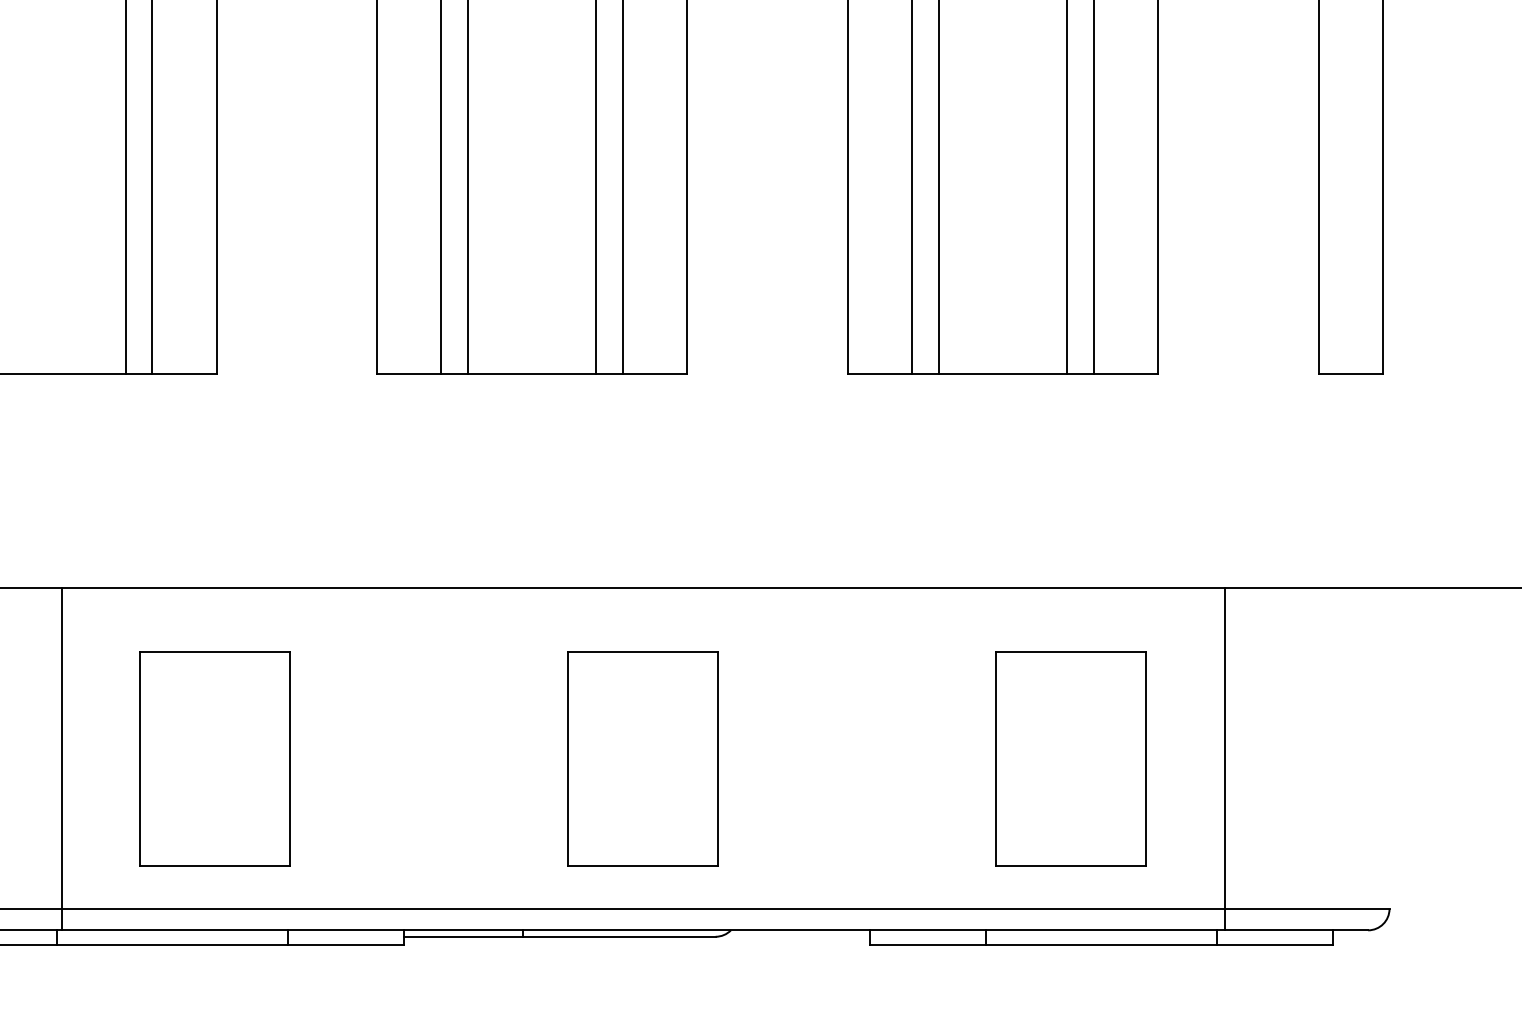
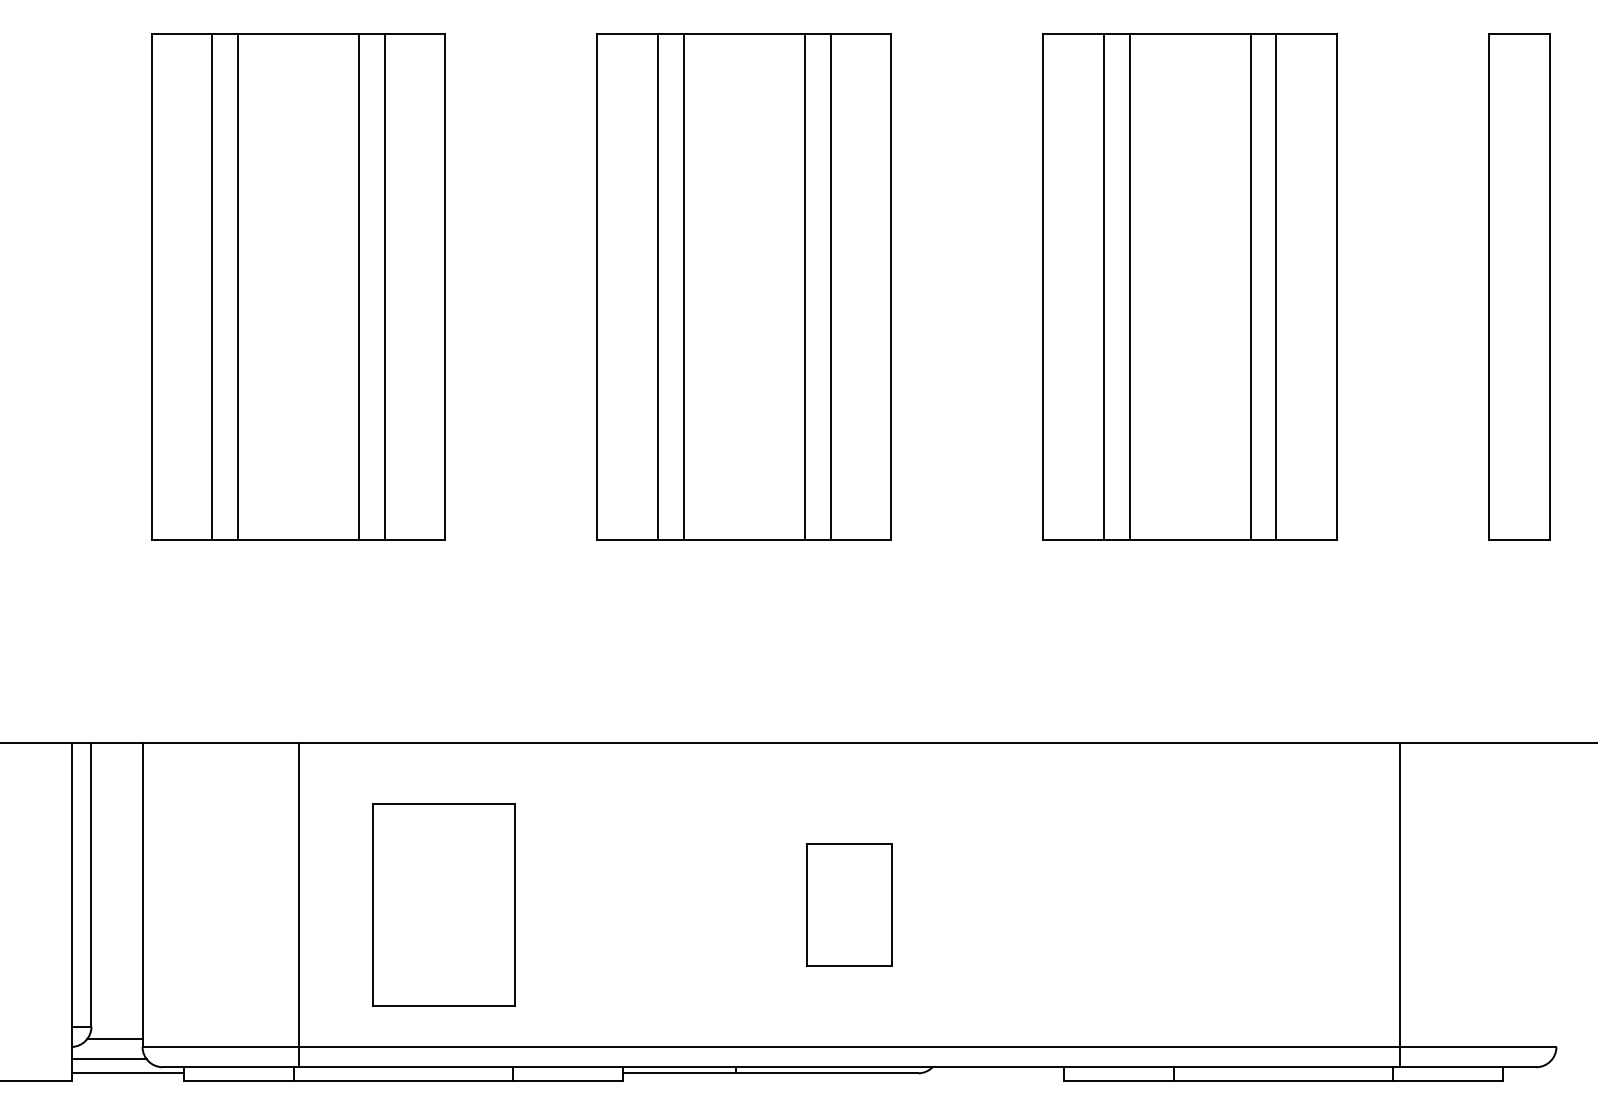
part: (643, 758) -> (849, 904), size x0.6
part: (1070, 758) -> (1254, 904), removed

